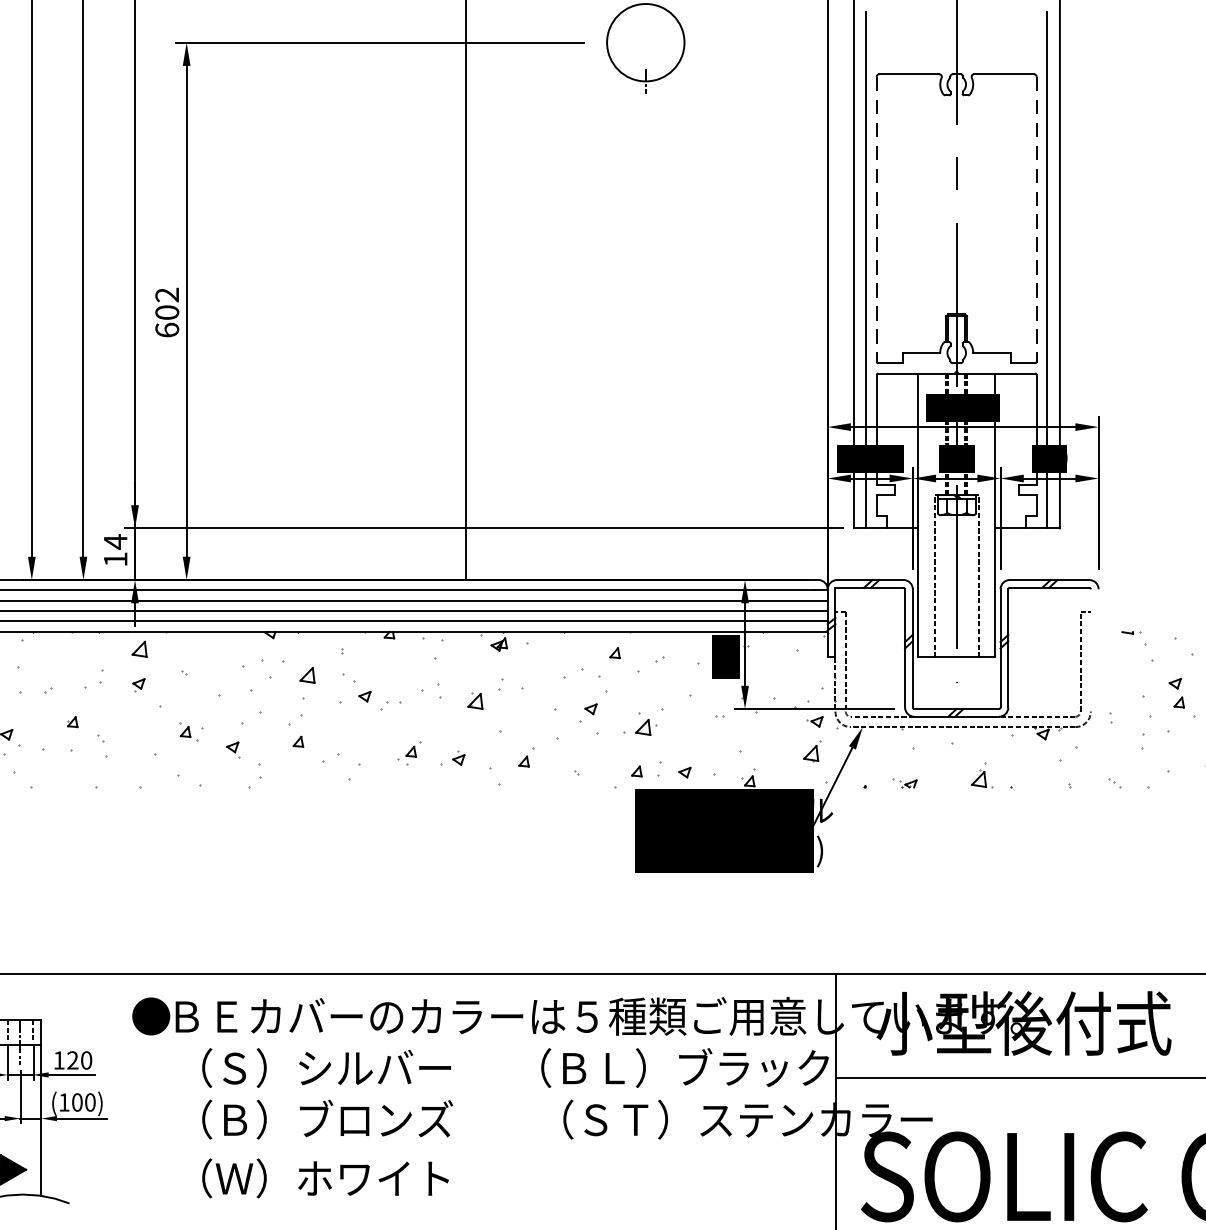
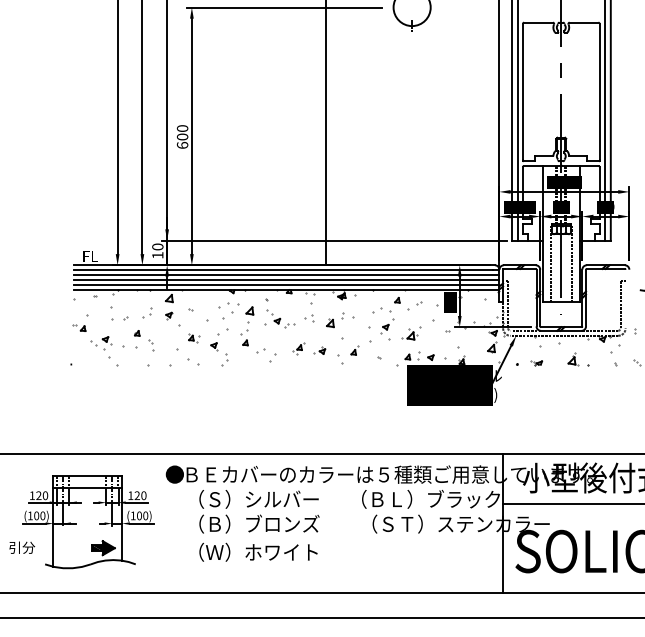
line: (875, 219) -> (522, 92), dashed -> solid
line: (1036, 219) -> (599, 92), dashed -> solid
text: (167, 294) -> (182, 128), 602 -> 600
text: (114, 540) -> (157, 246), 14 -> 10

